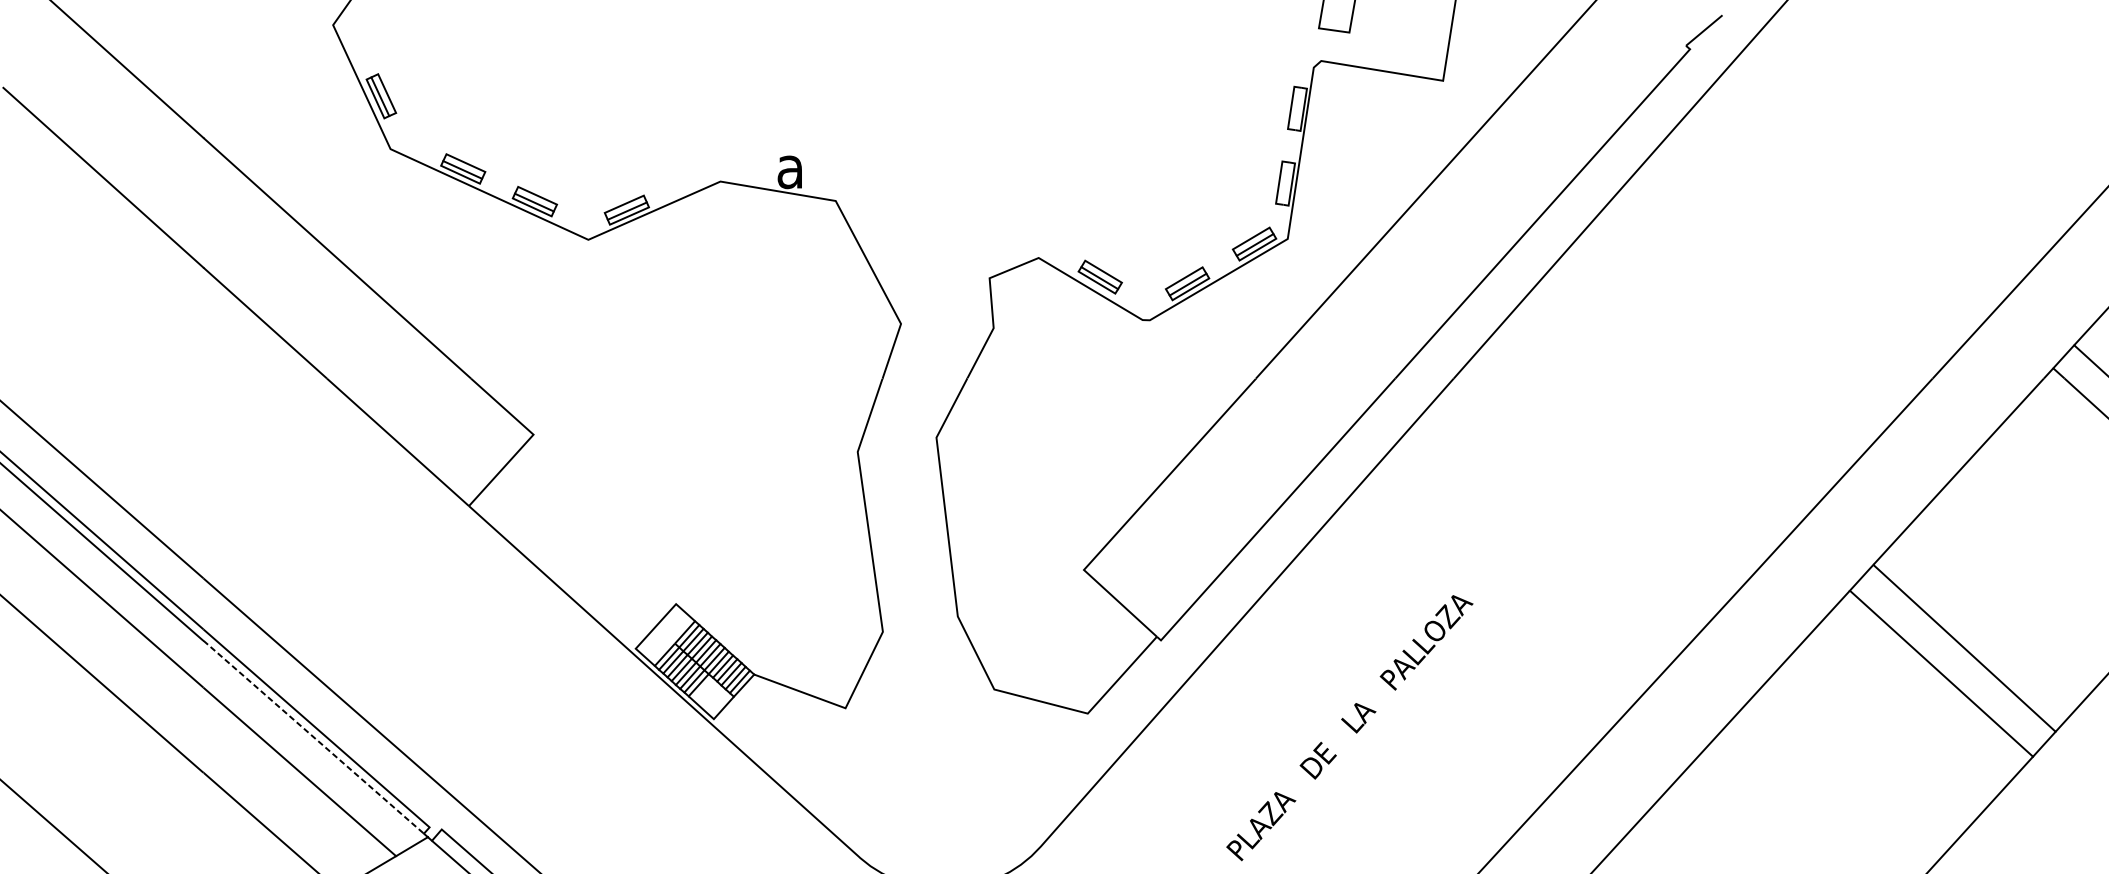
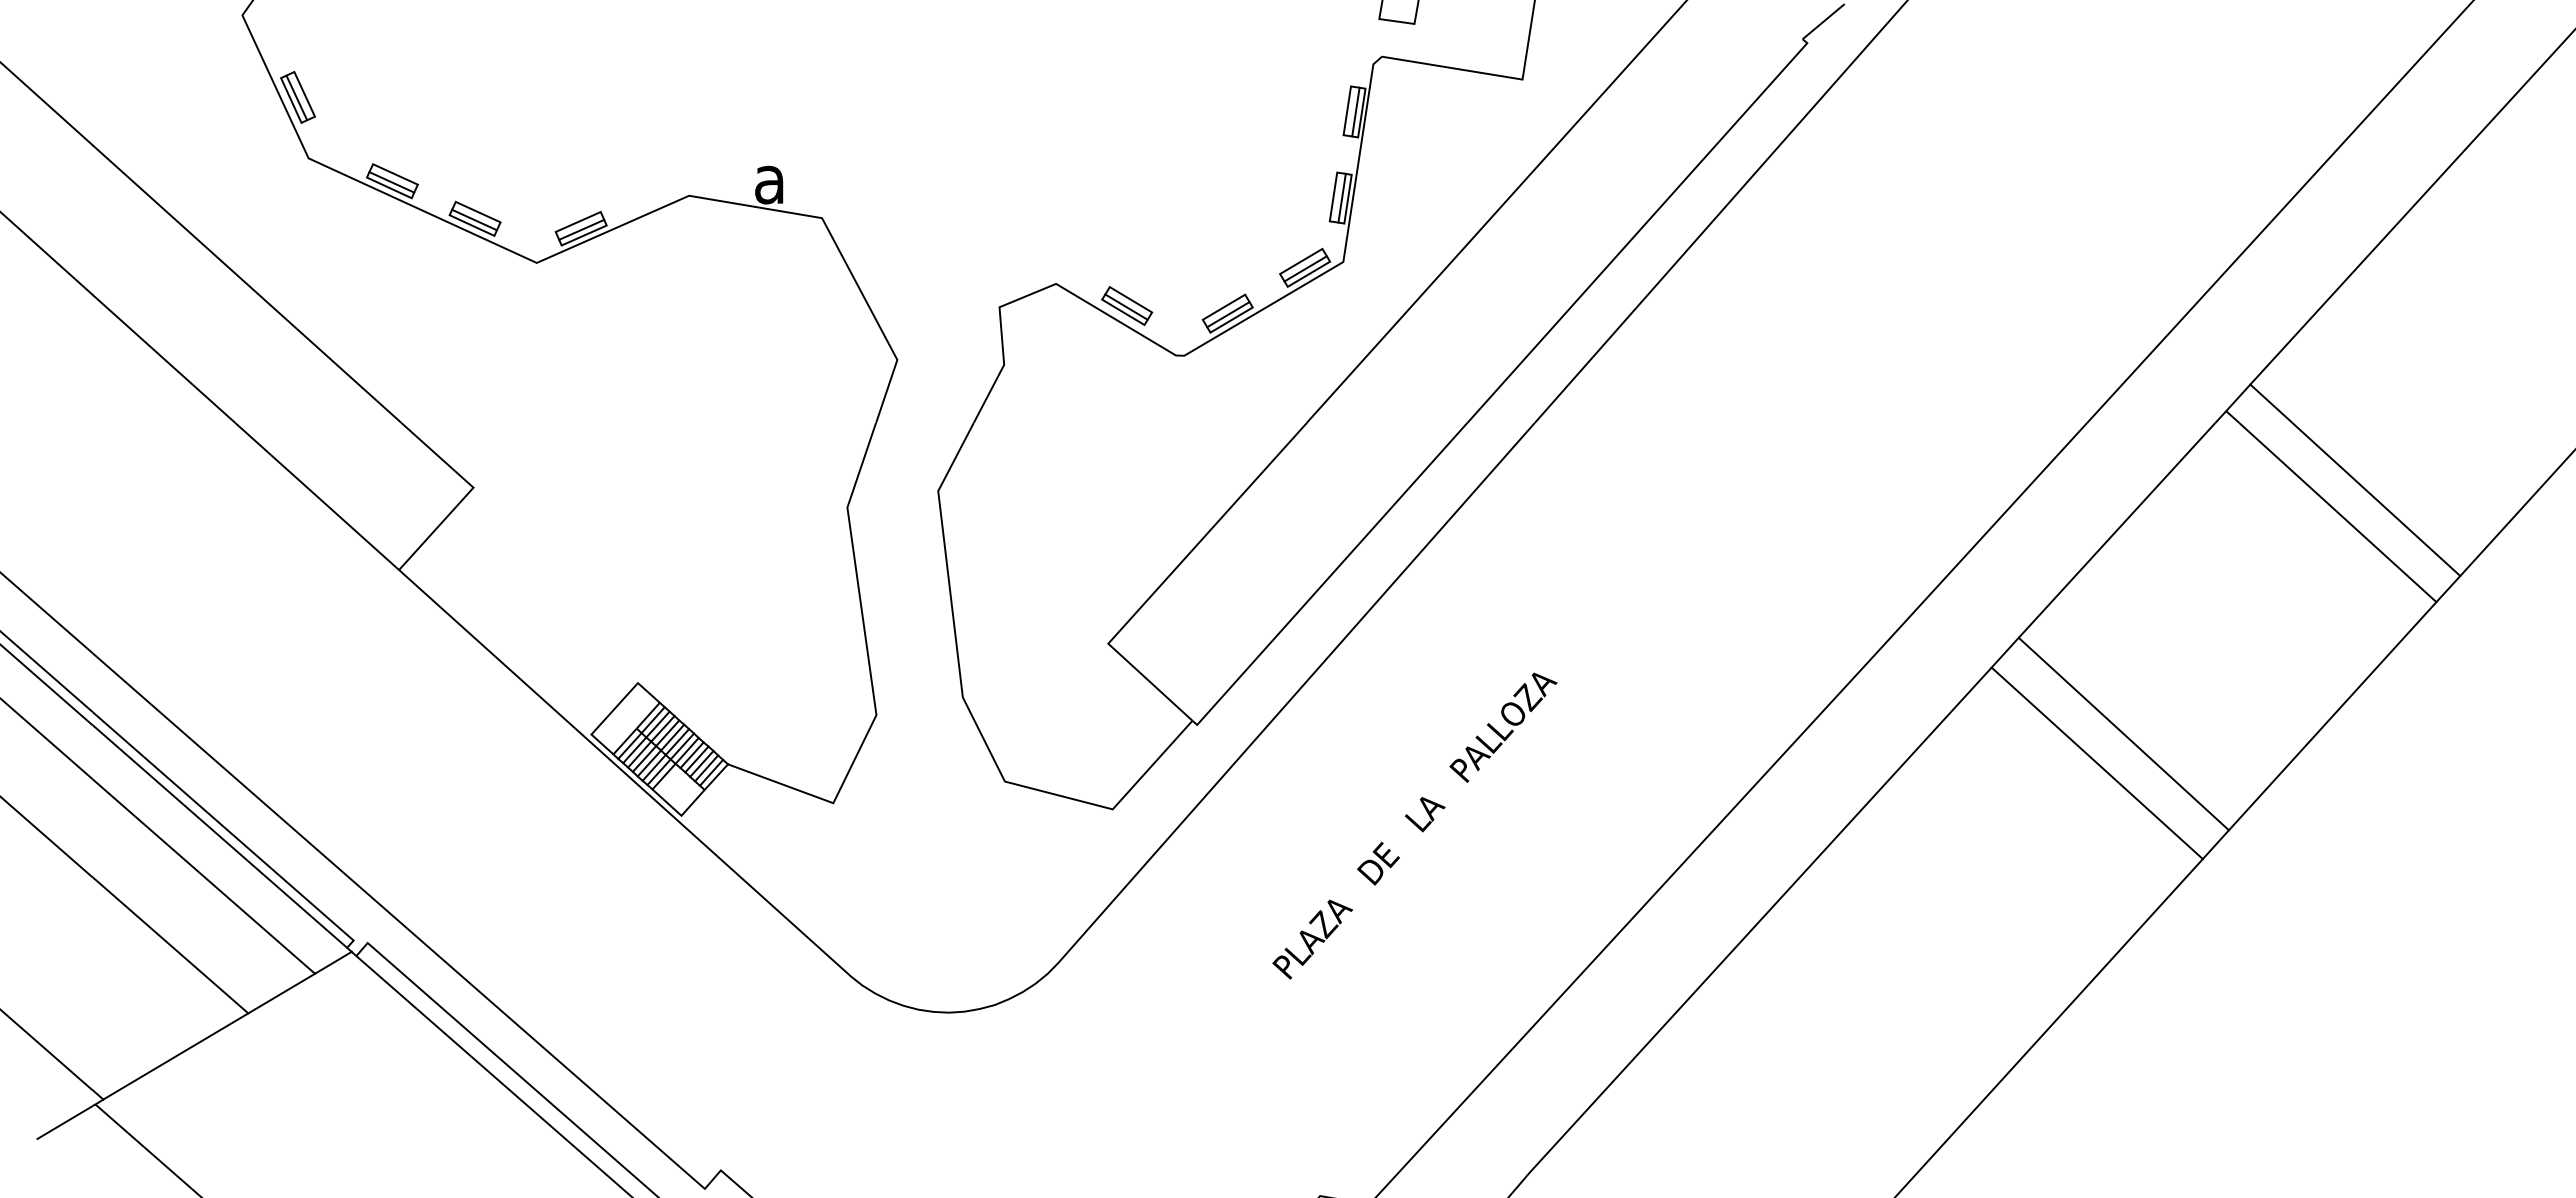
line: (1298, 108) -> (1355, 111), added
line: (1286, 183) -> (1341, 197), added
line: (313, 737) -> (219, 836), dashed -> solid

